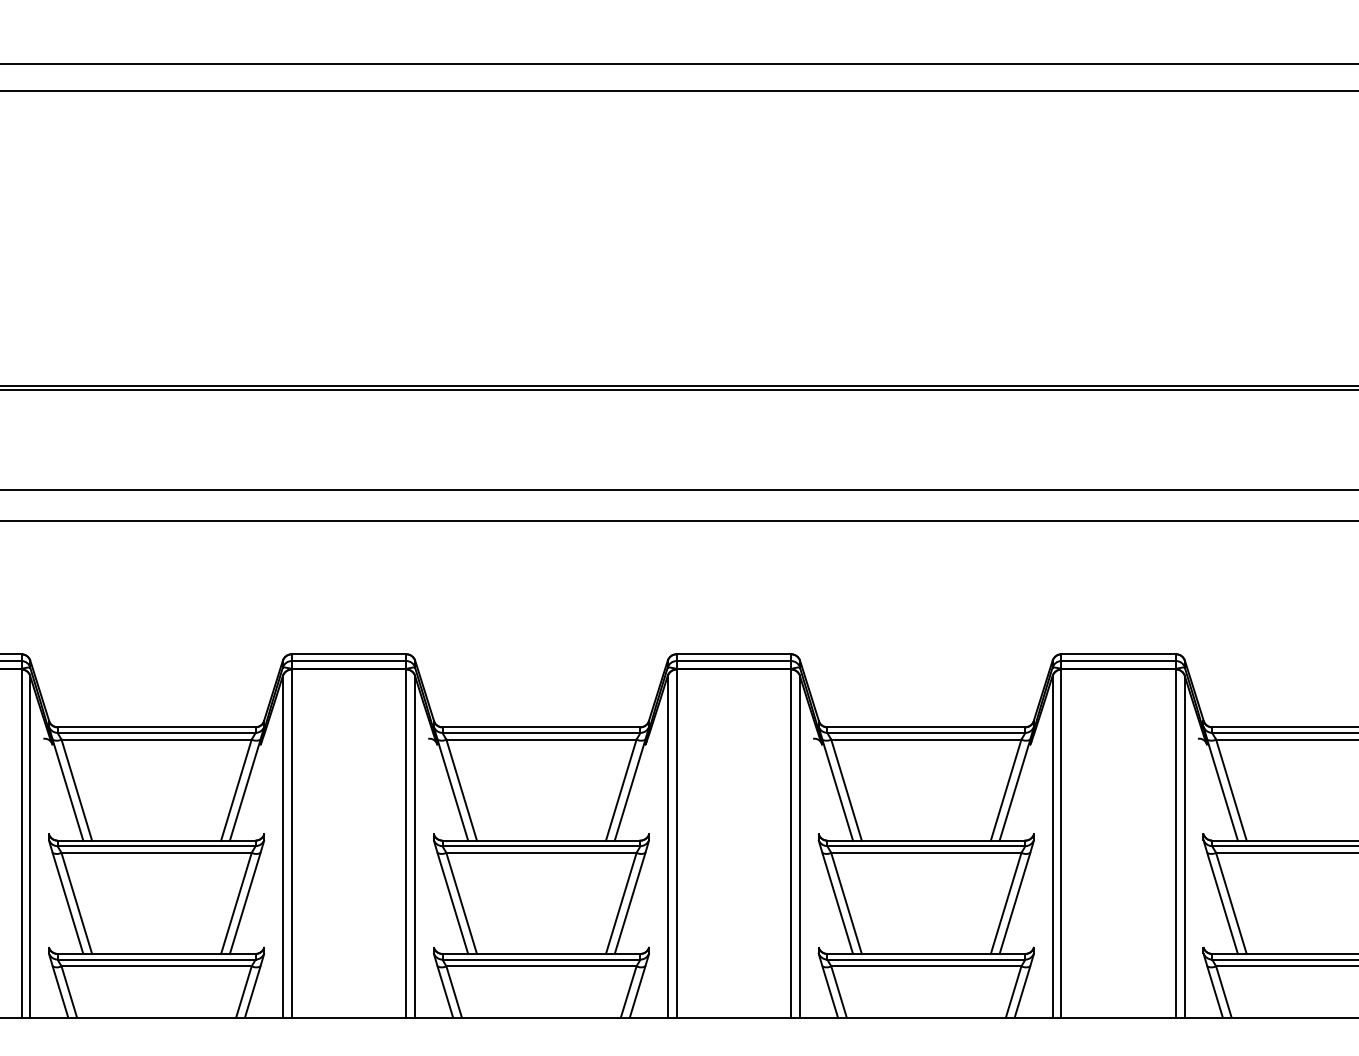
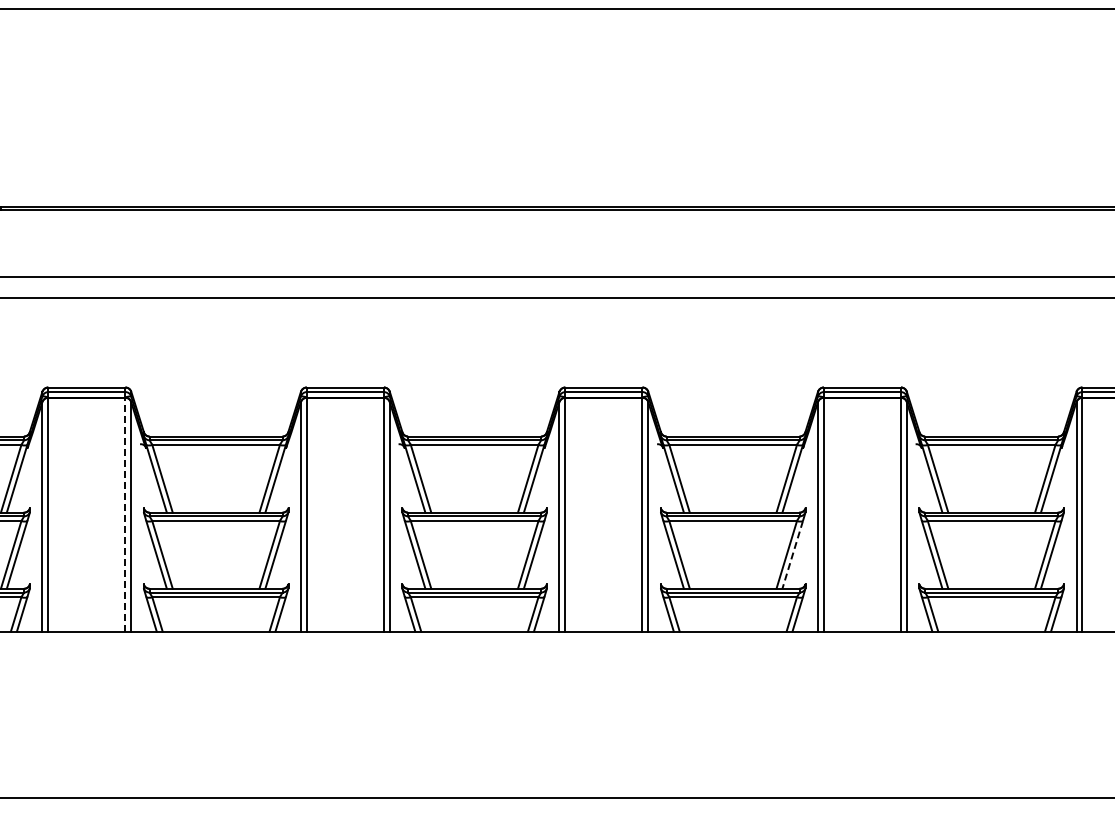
line: (21, 843) -> (125, 514), solid -> dashed
line: (1014, 904) -> (792, 555), solid -> dashed

